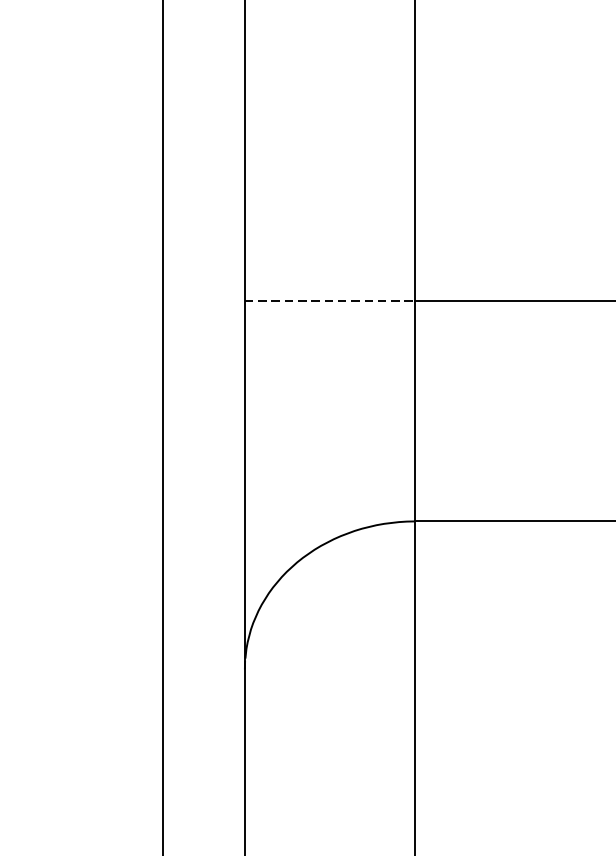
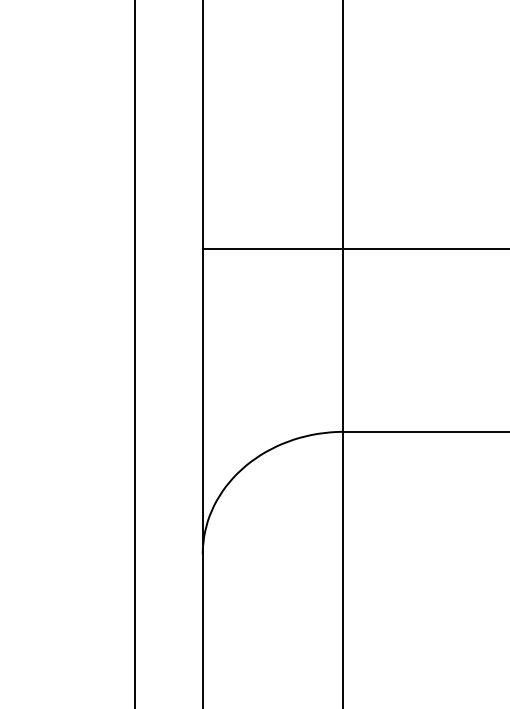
line: (330, 301) -> (273, 249), dashed -> solid

